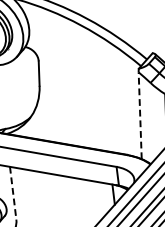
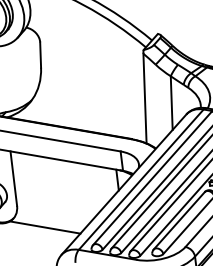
line: (140, 115) -> (145, 98), dashed -> solid
line: (12, 194) -> (13, 179), dashed -> solid

